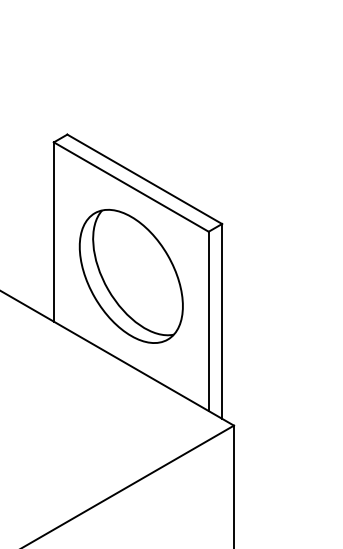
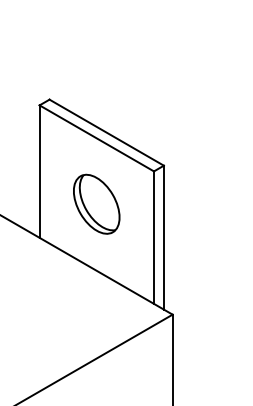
part: (130, 275) -> (96, 203), size x0.6

